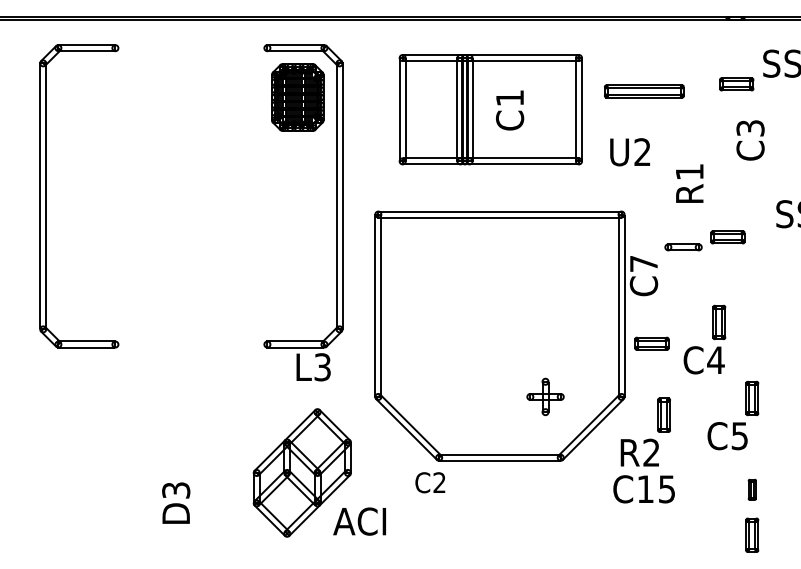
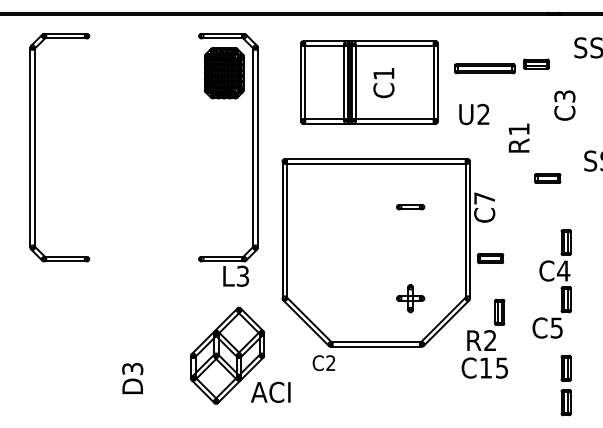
part: (736, 84) -> (536, 64), moved
part: (683, 247) -> (410, 207), moved
part: (712, 338) -> (561, 254), moved
part: (752, 489) -> (566, 368), size x1.67

